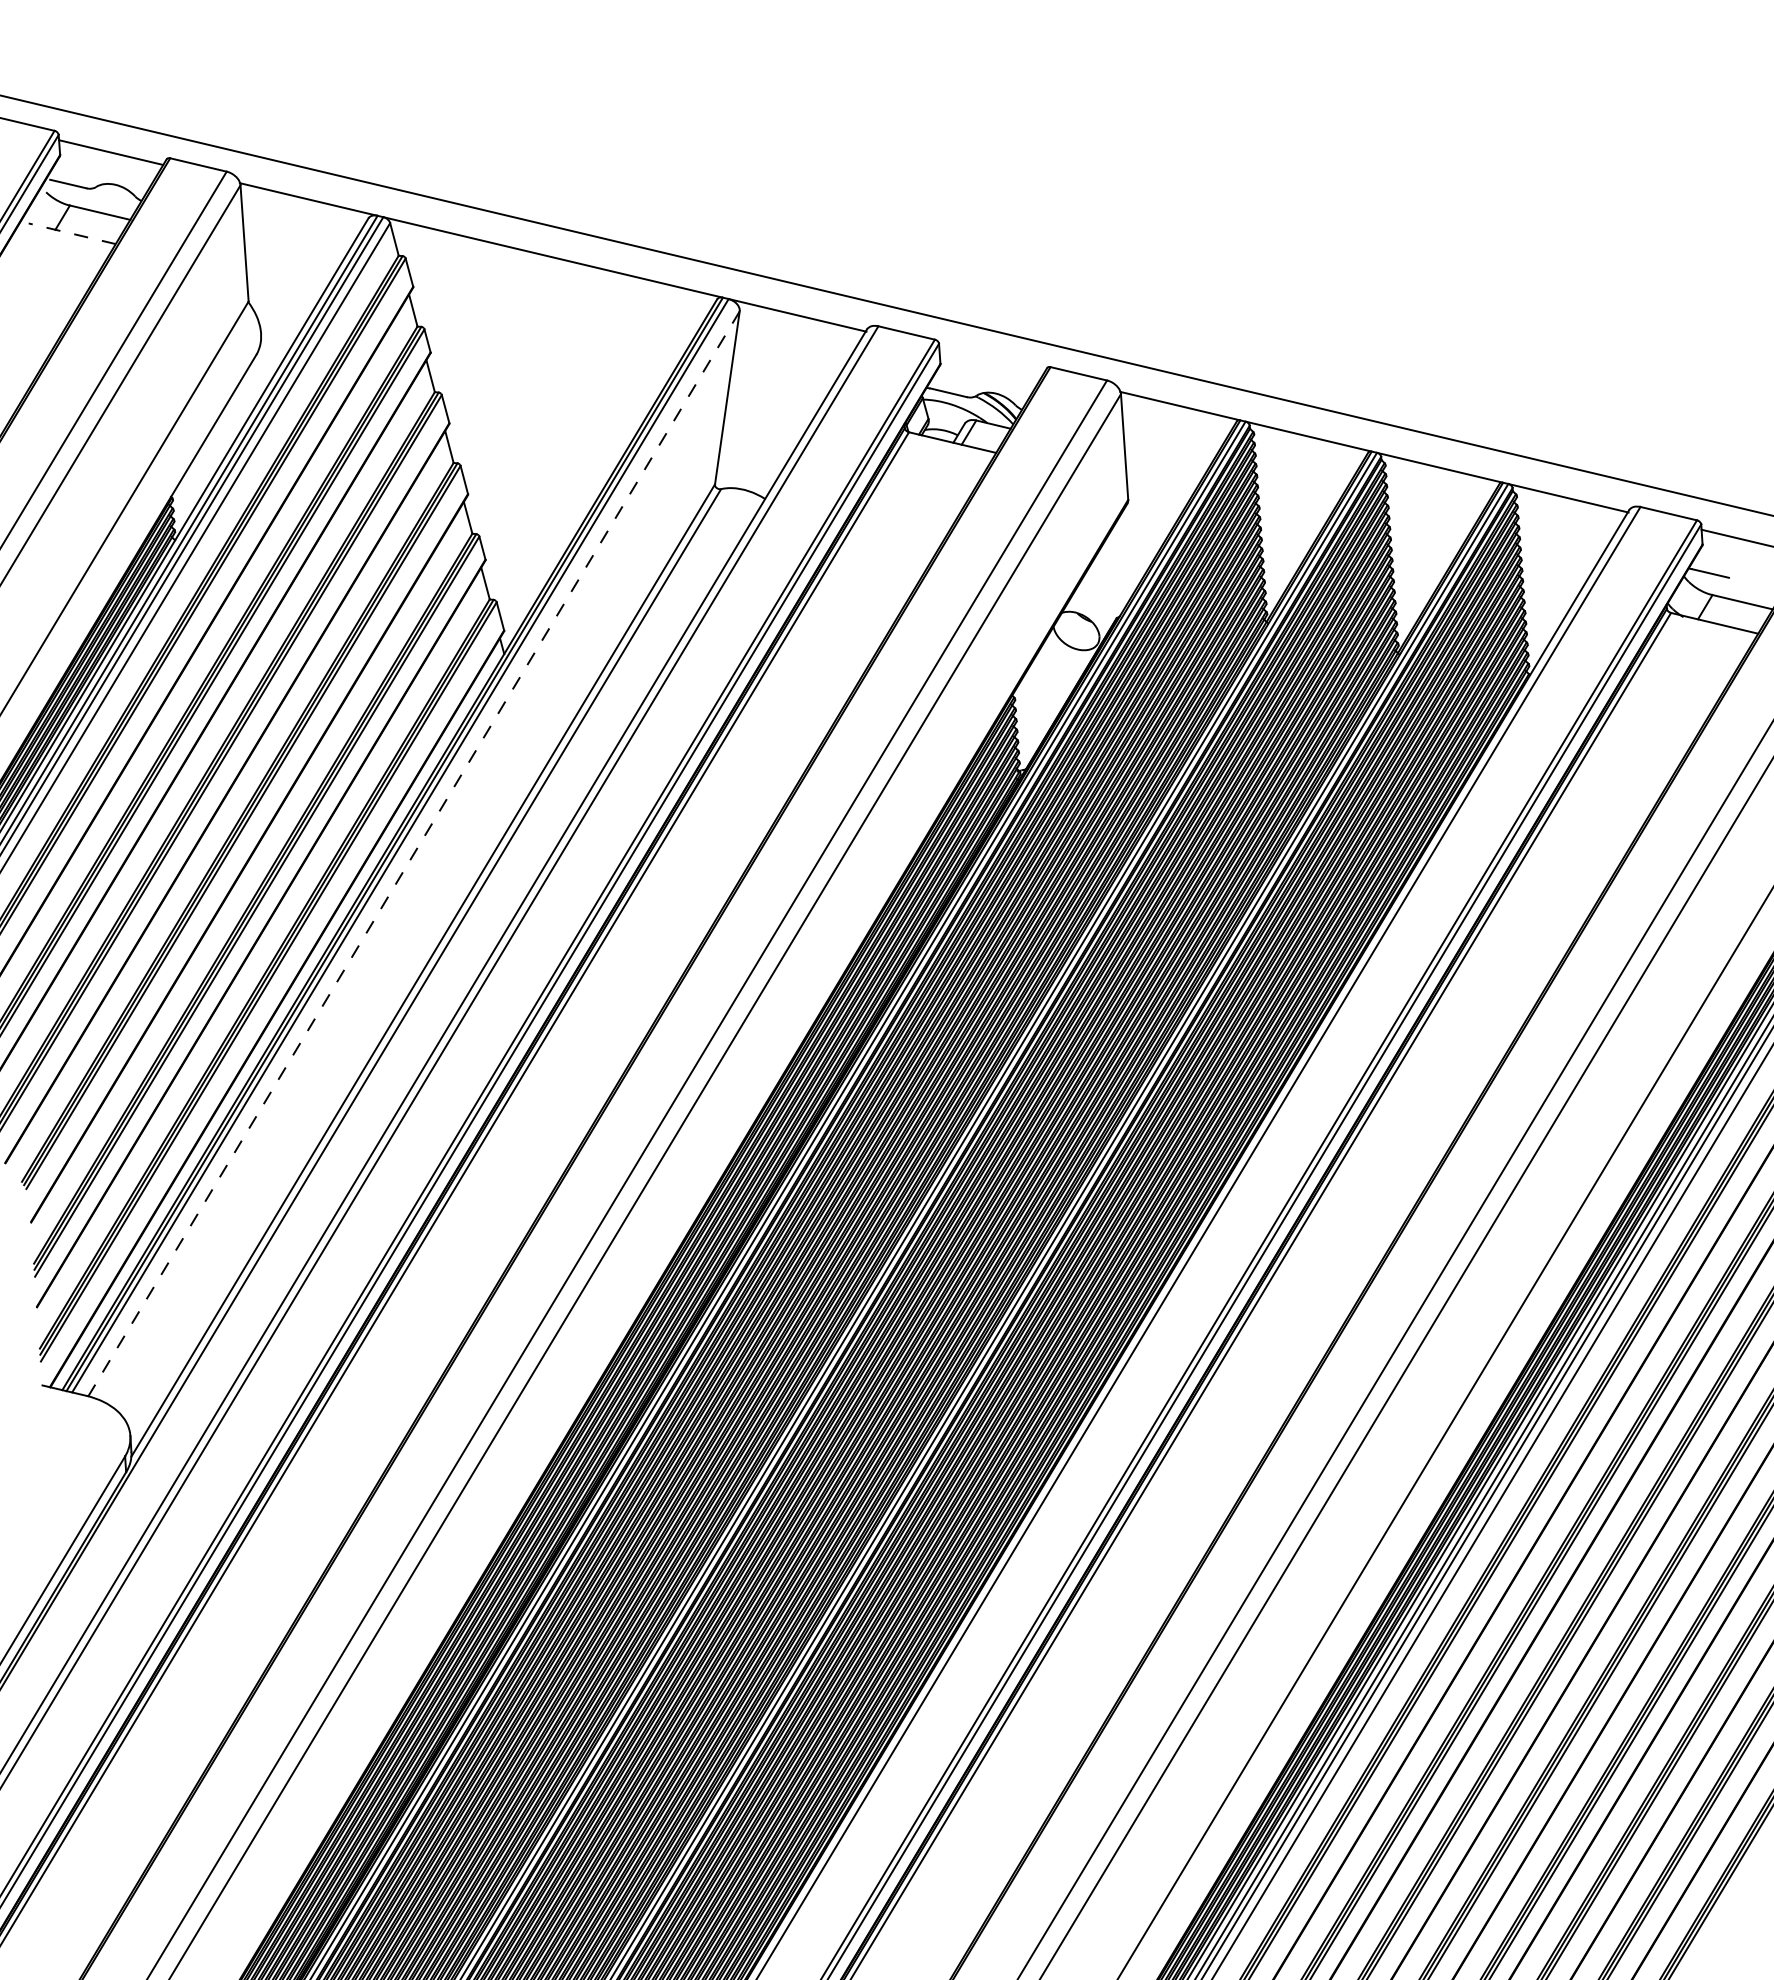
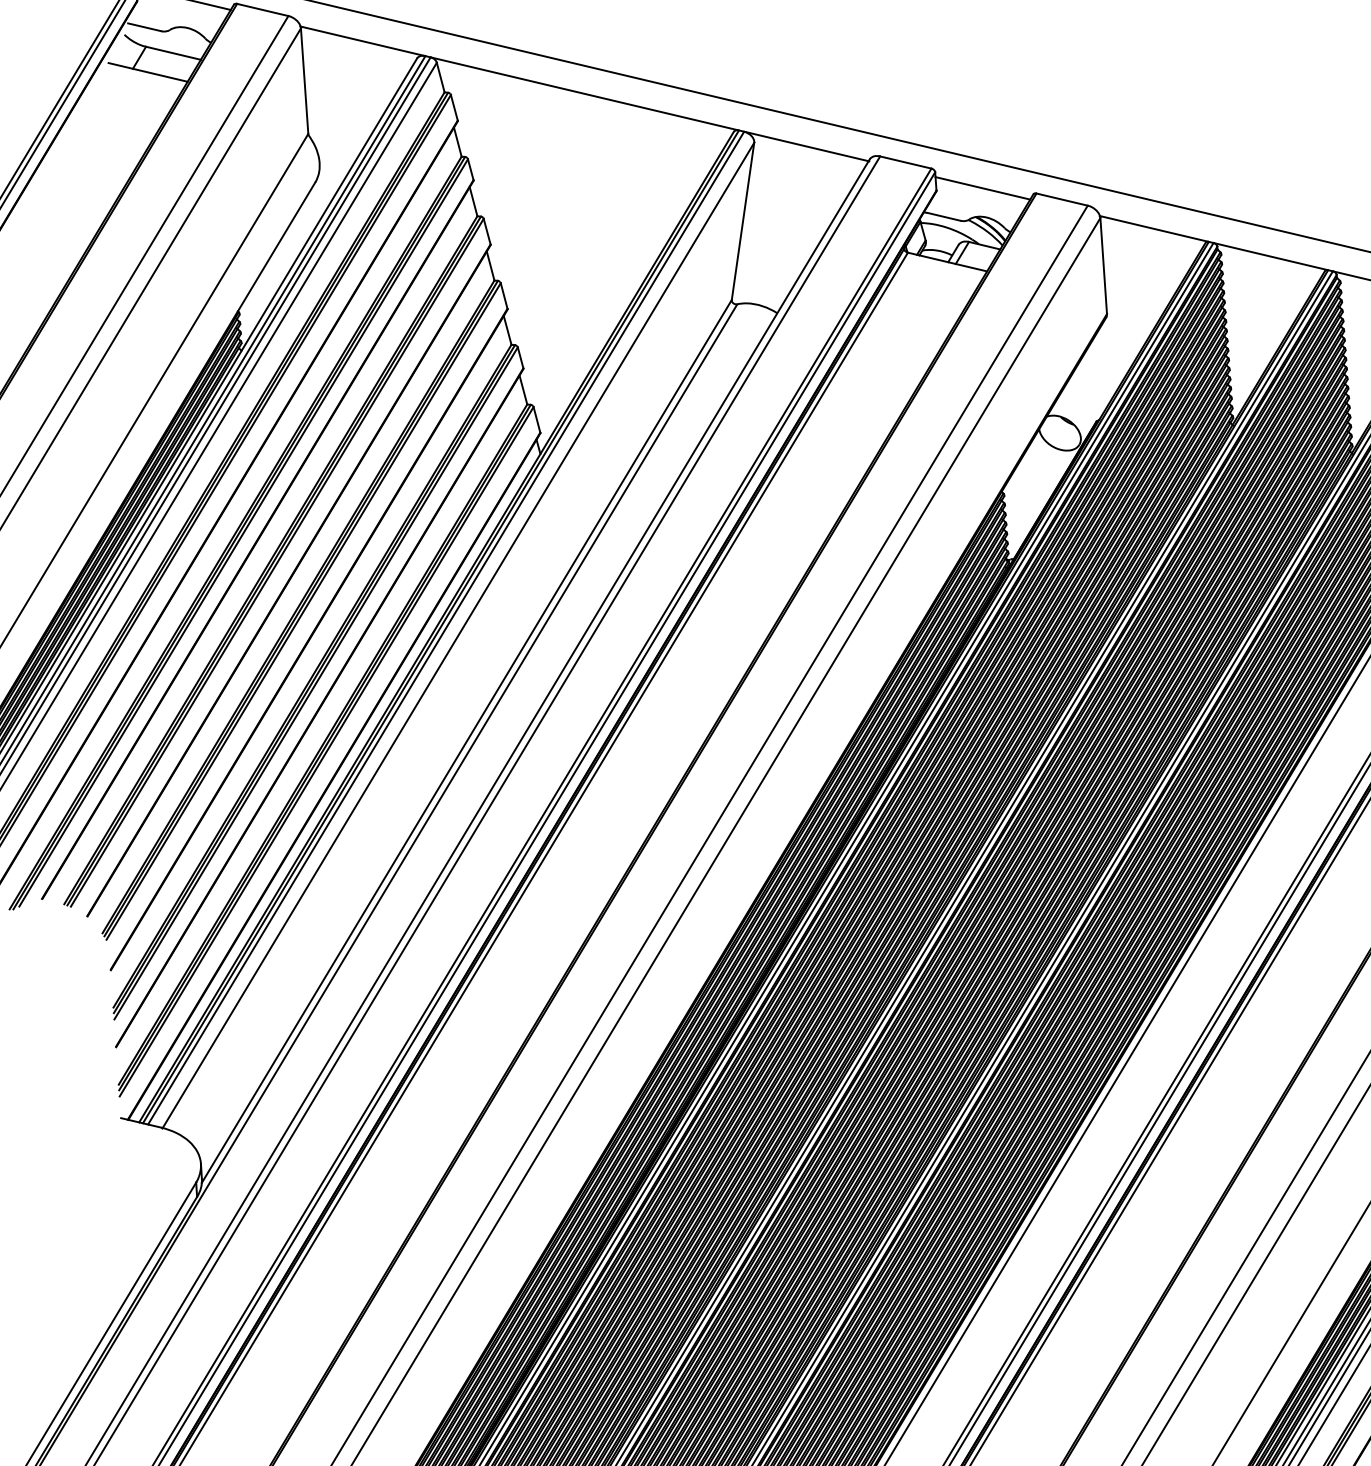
line: (72, 233) -> (148, 72), dashed -> solid
line: (991, 361) -> (982, 188), added
line: (414, 853) -> (458, 635), dashed -> solid

